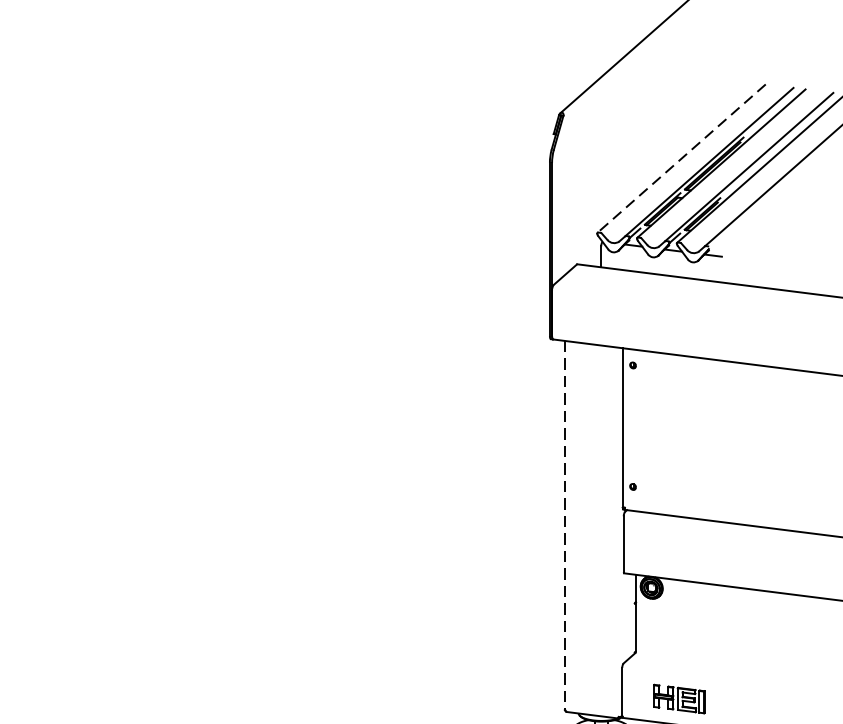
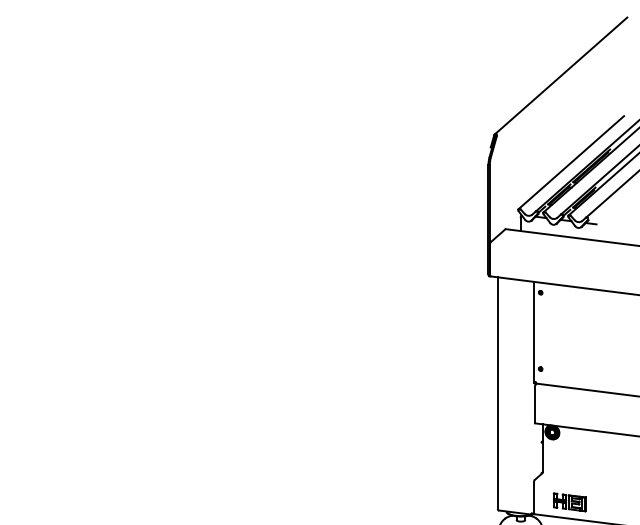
line: (680, 159) -> (570, 163), dashed -> solid
line: (564, 525) -> (497, 393), dashed -> solid

